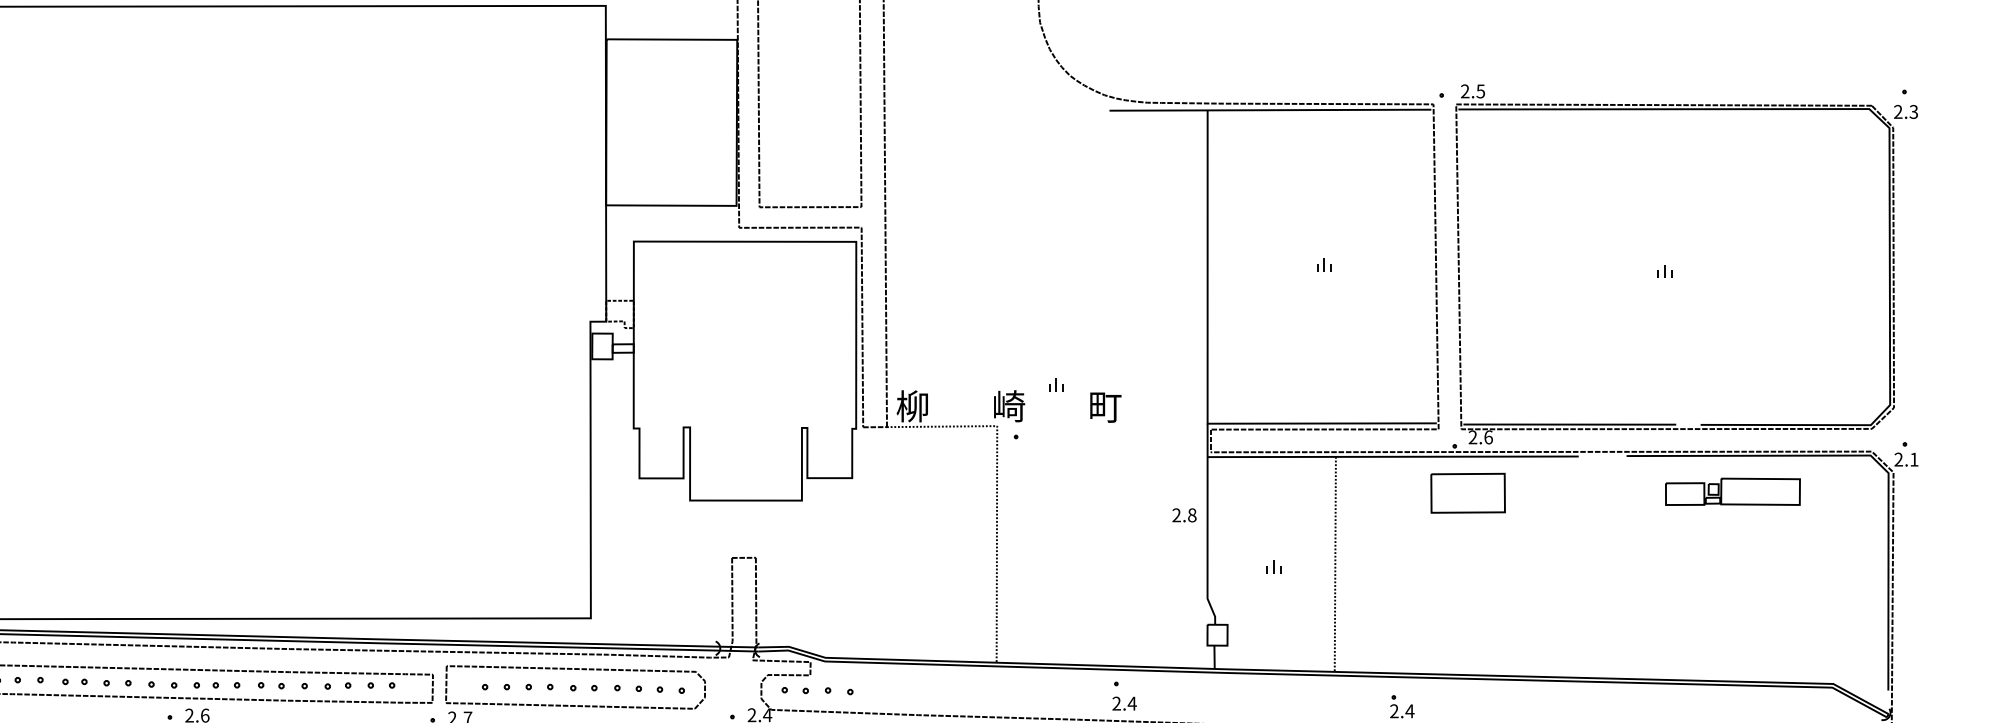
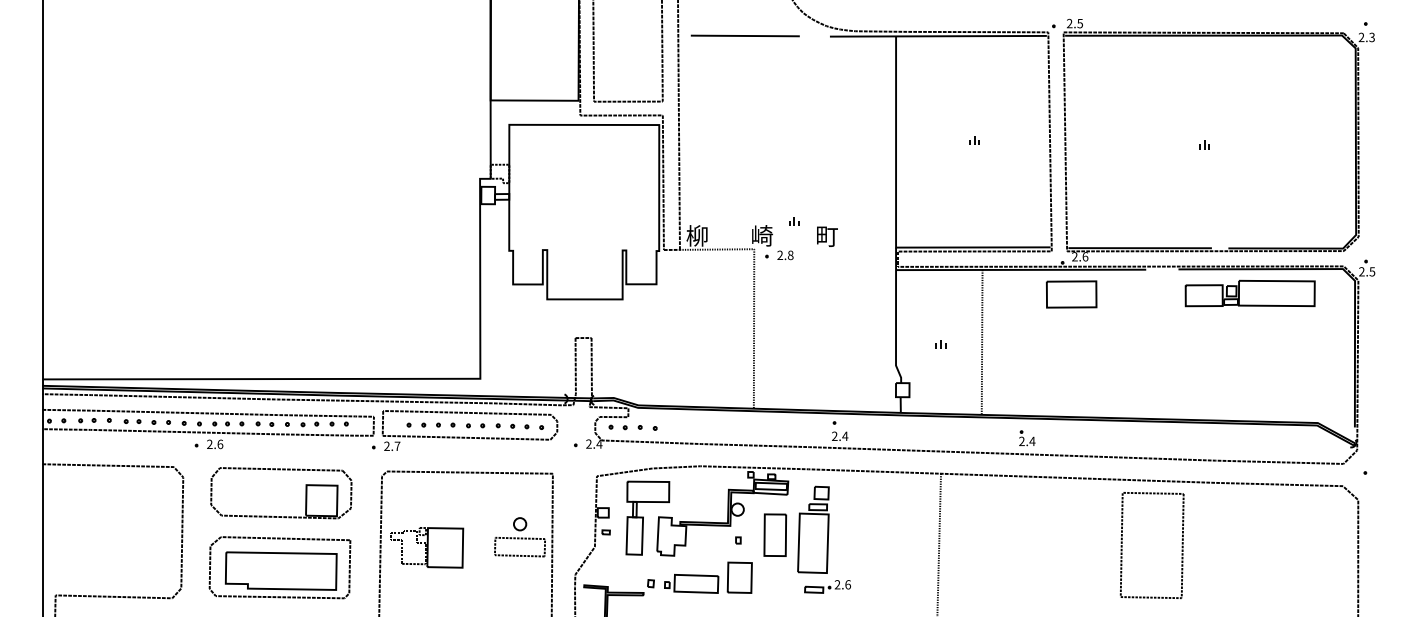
line: (982, 109) -> (744, 35), added
text: (1914, 459) -> (1372, 271), 2.1 -> 2.5
part: (1731, 491) -> (1249, 293), size x1.43
text: (1184, 515) -> (785, 255), moved

